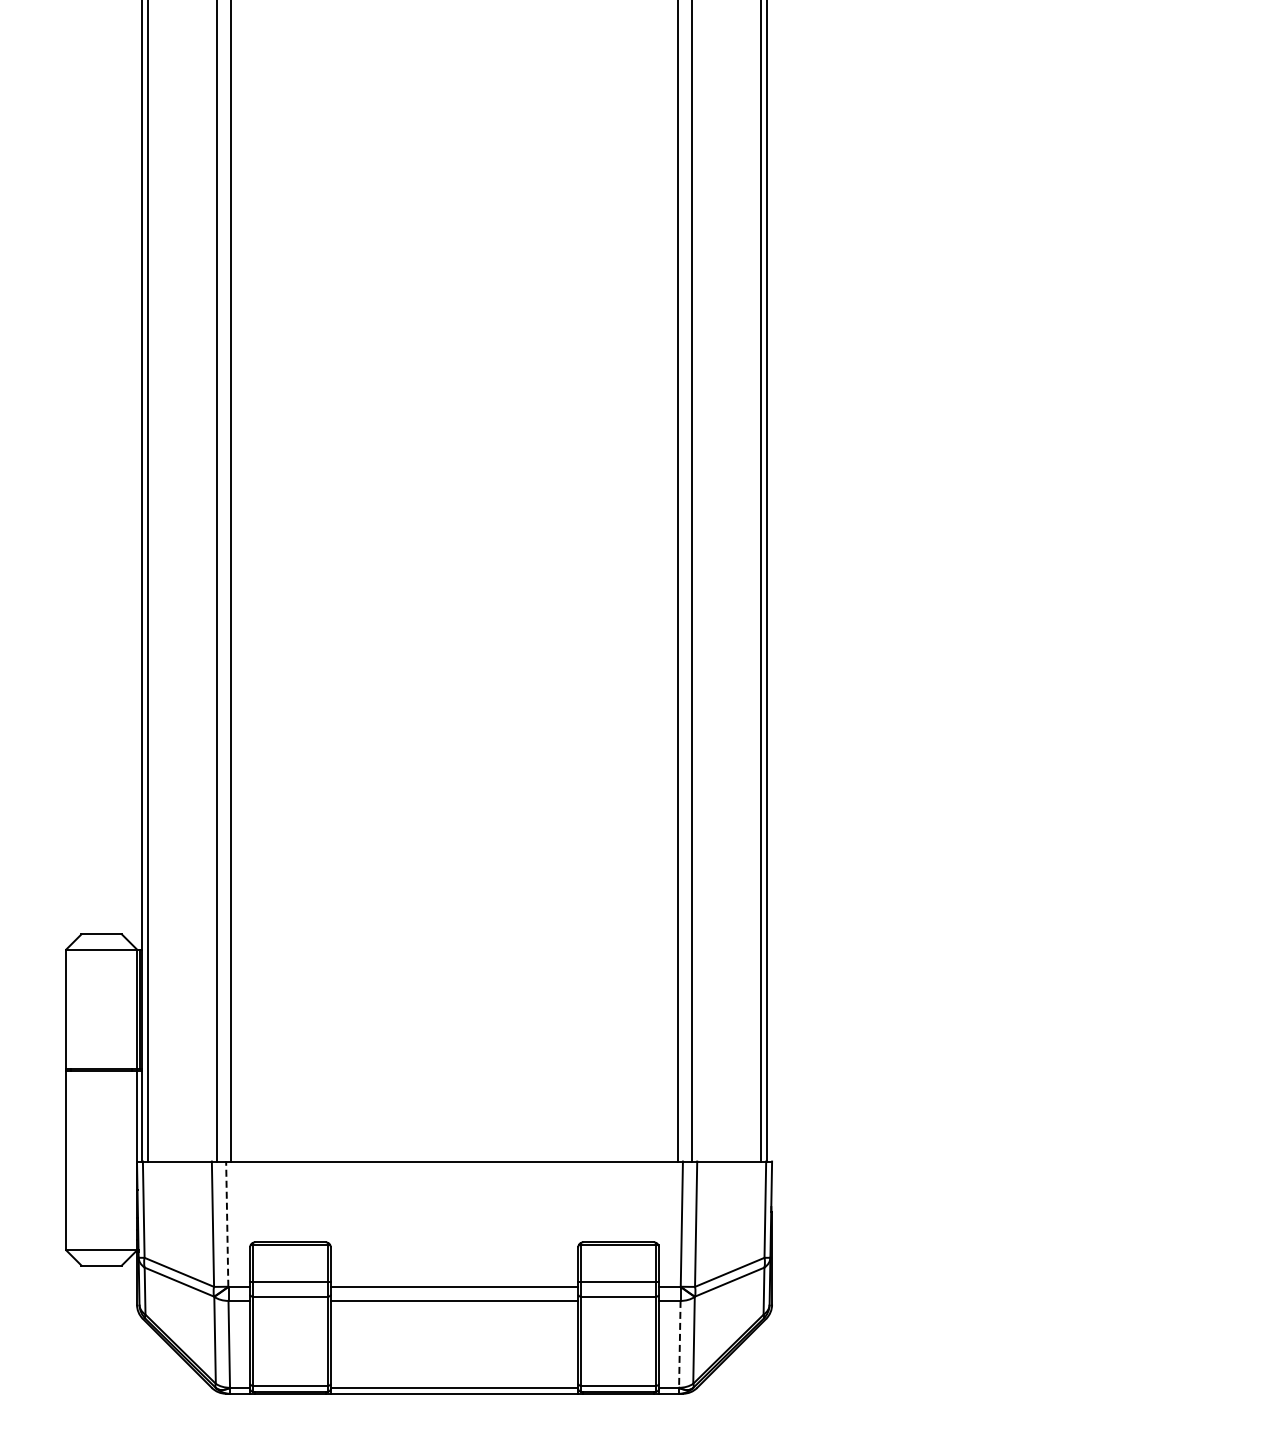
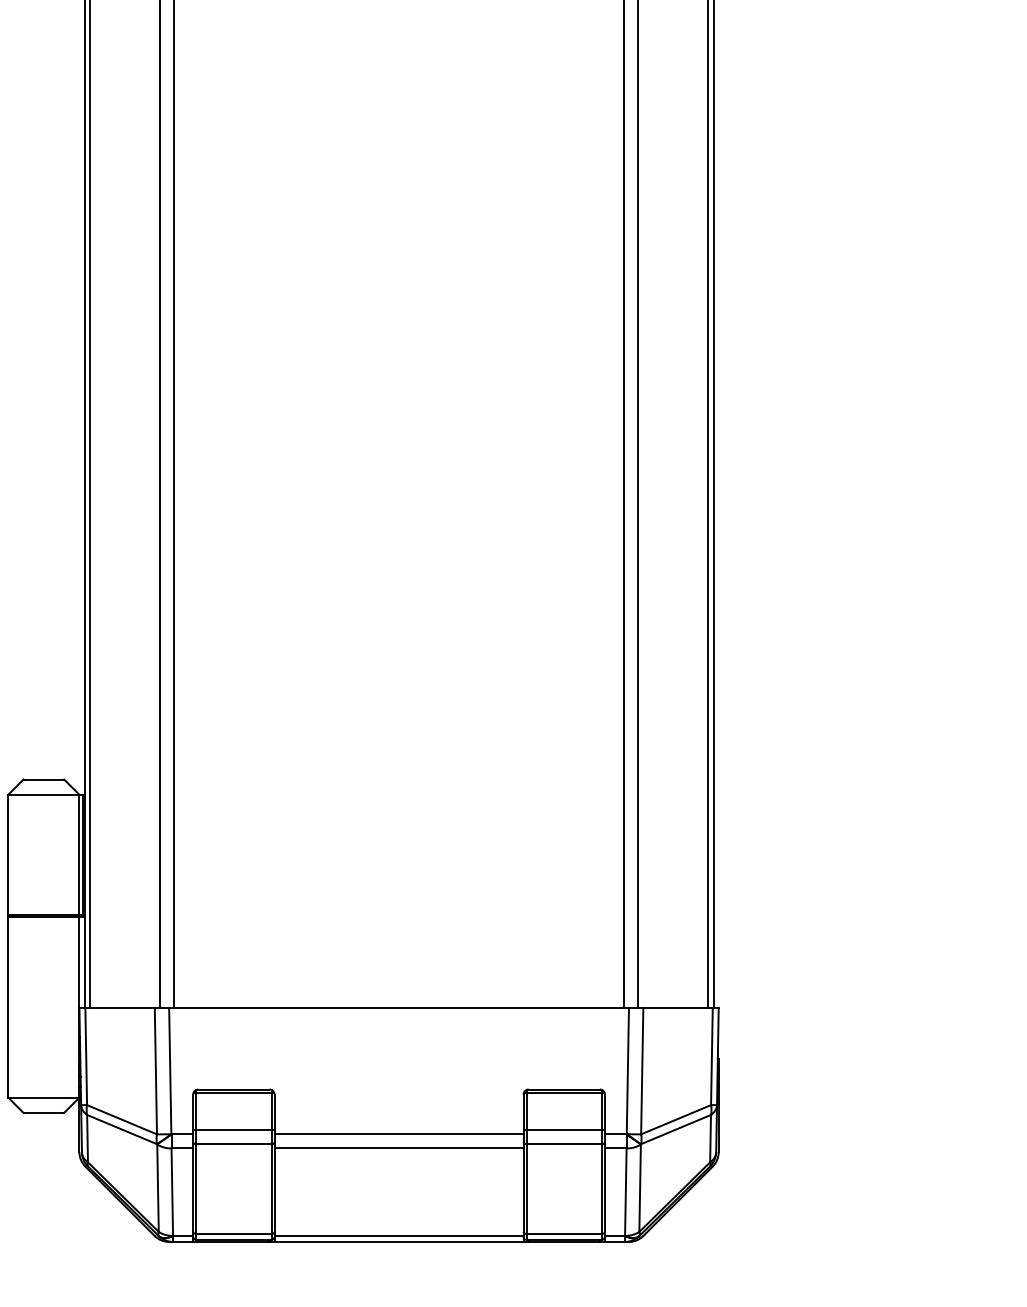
line: (227, 1224) -> (170, 1071), dashed -> solid
line: (679, 1344) -> (625, 1192), dashed -> solid

